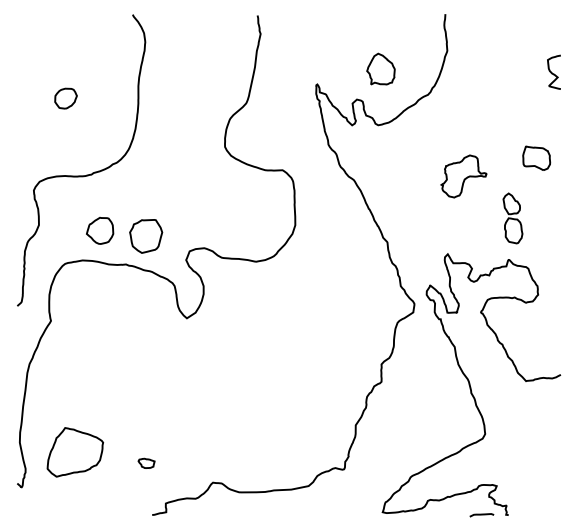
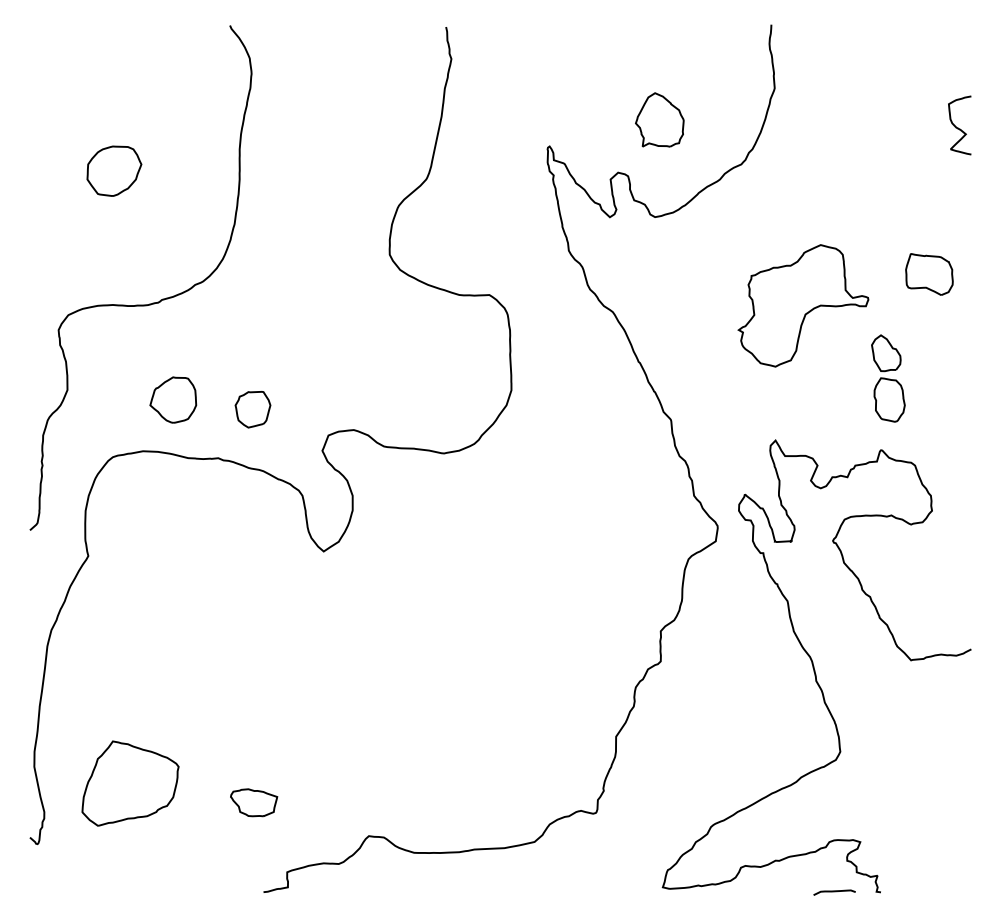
part: (65, 98) -> (113, 170), size x1.43
part: (463, 176) -> (802, 305), size x1.67
part: (145, 236) -> (251, 409), size x0.62
part: (146, 463) -> (253, 802), size x1.67

